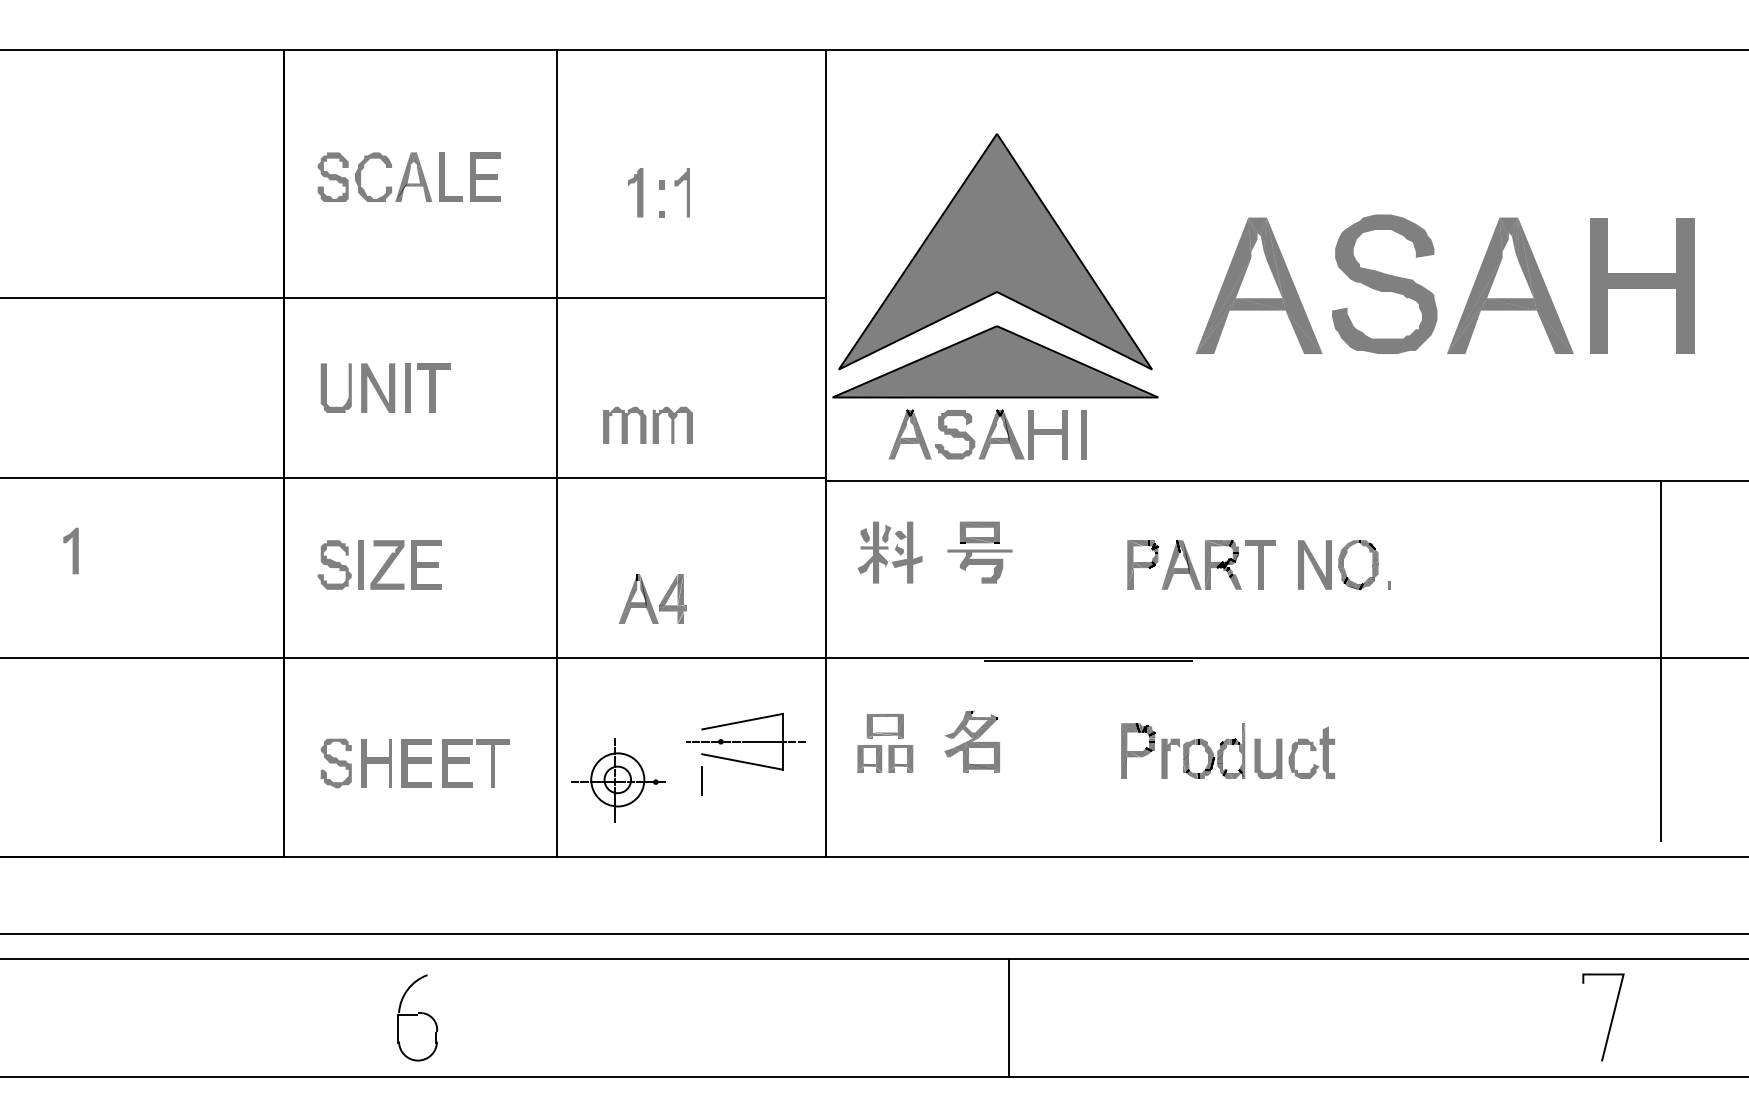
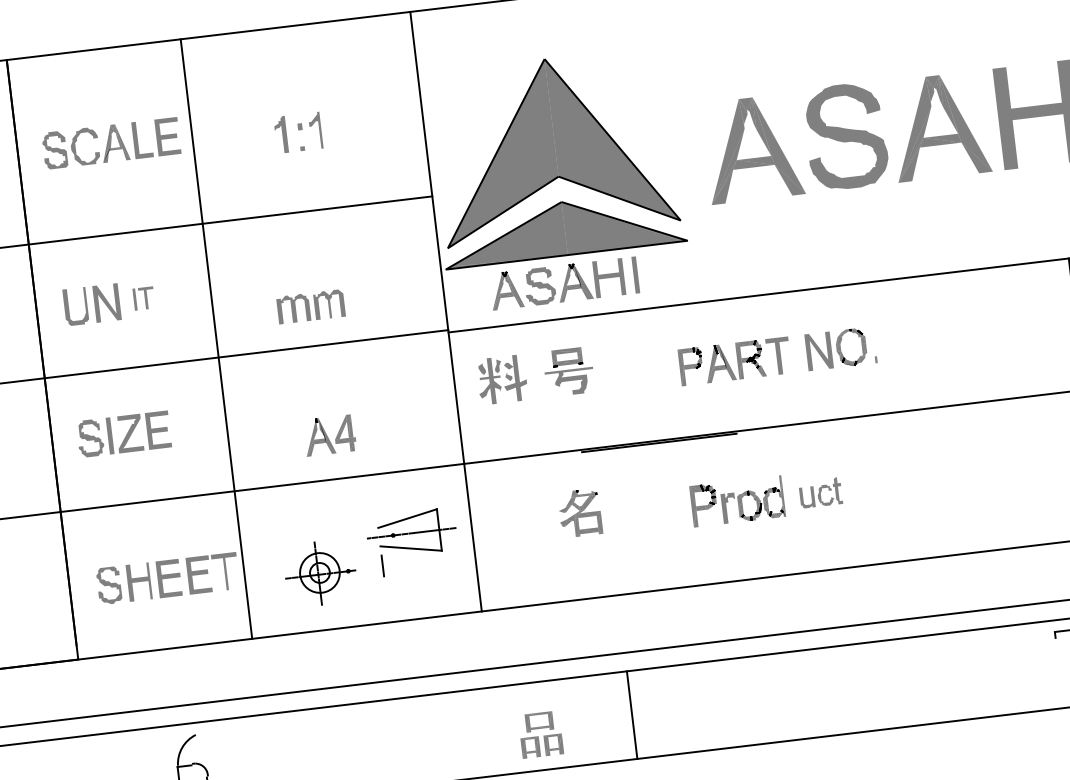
part: (427, 387) -> (143, 298), size x0.6
line: (556, 453) -> (216, 339), moved
part: (885, 743) -> (541, 734), moved
part: (1294, 752) -> (820, 492), size x0.7

